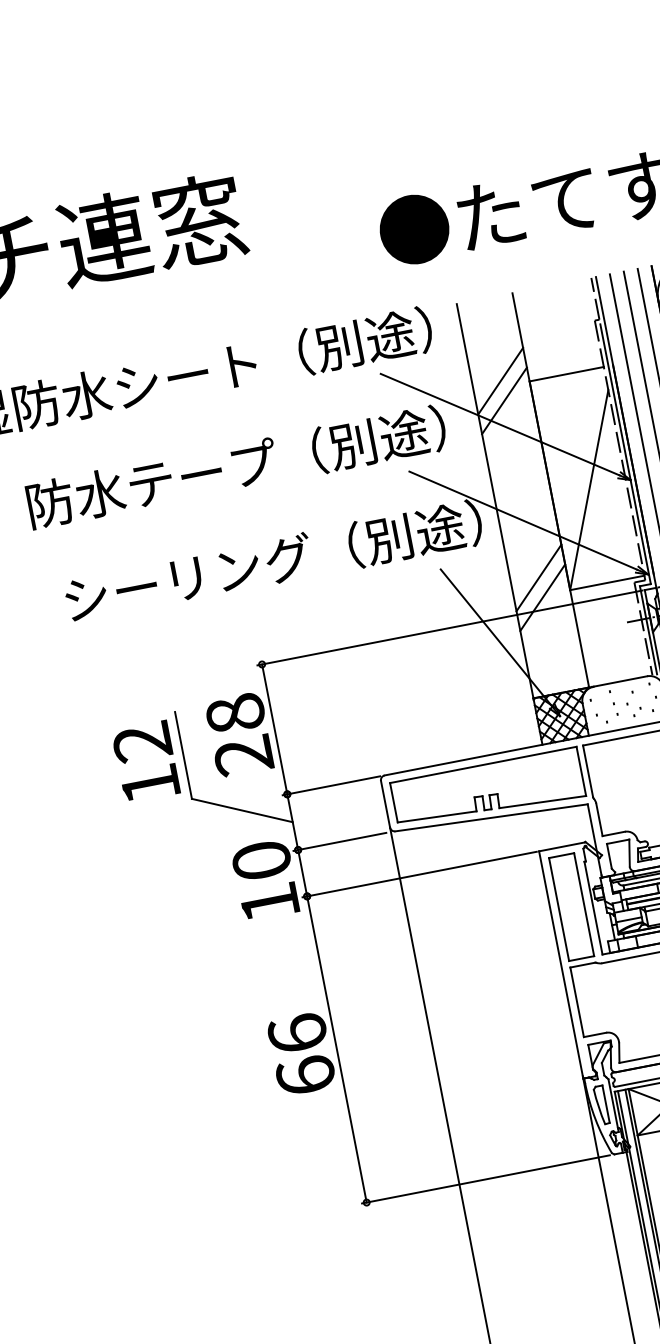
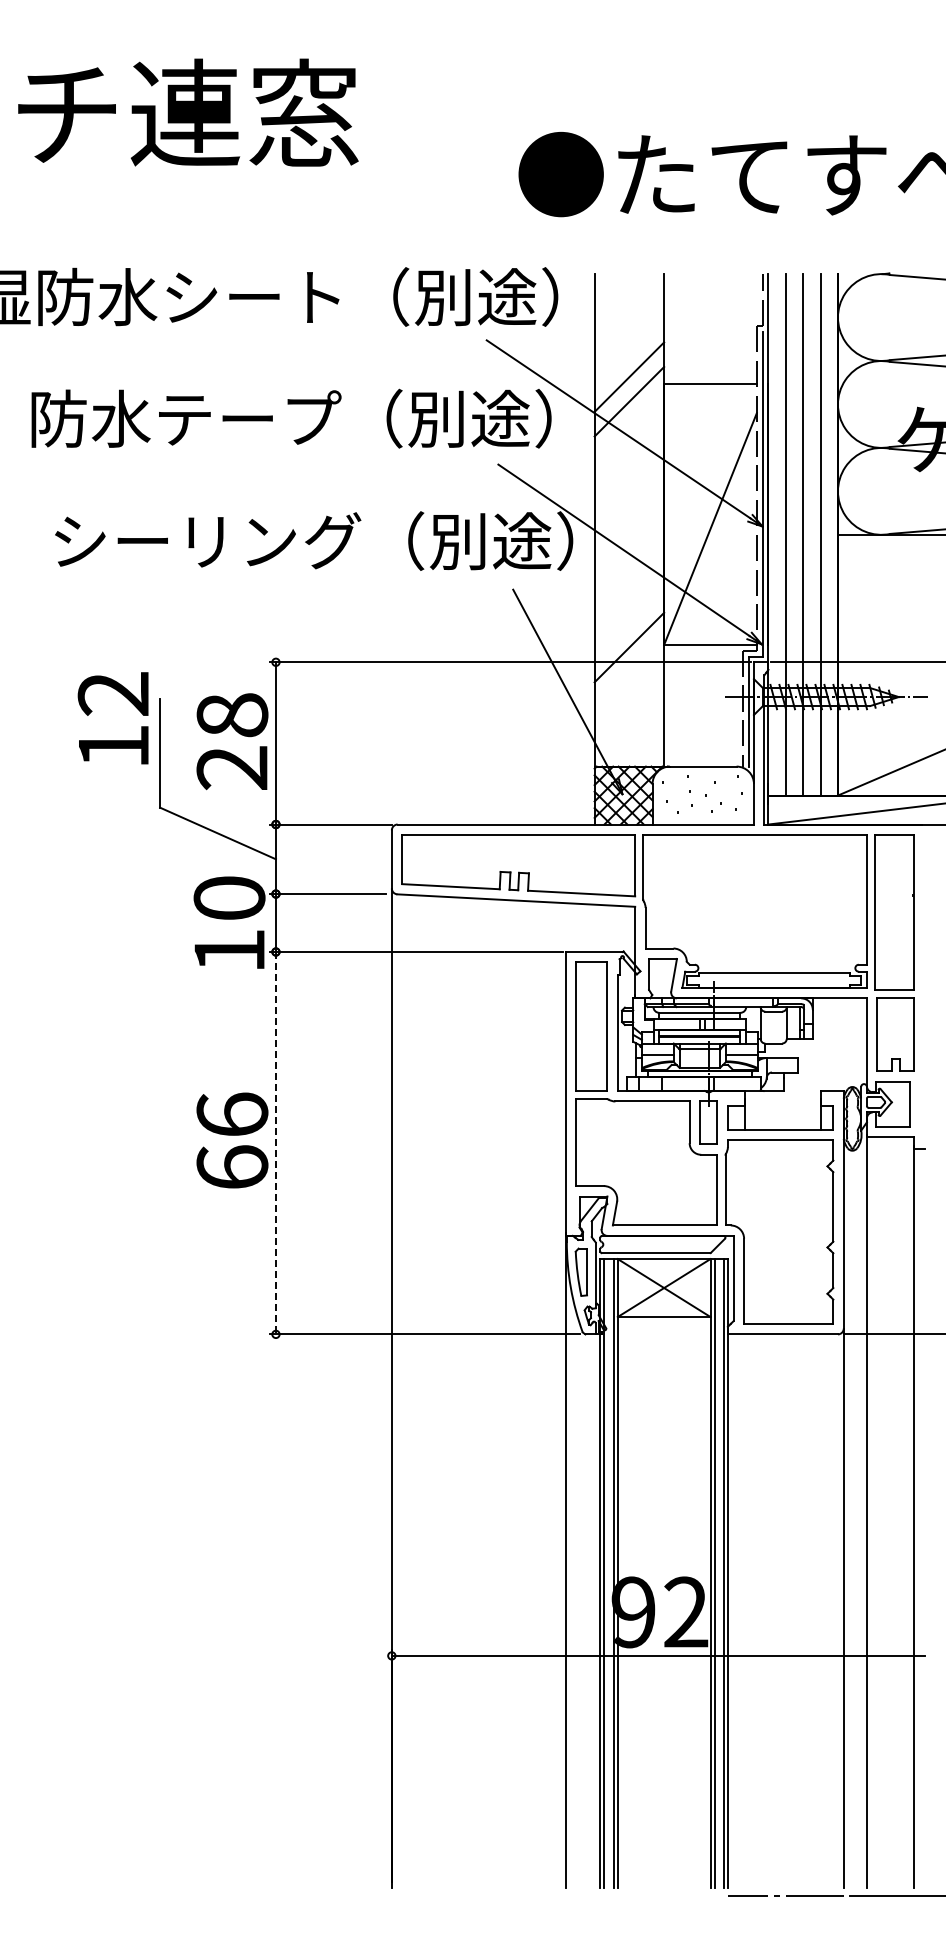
line: (538, 577) -> (629, 622), removed
text: (145, 762) -> (112, 718), moved
line: (336, 1049) -> (275, 1143), solid -> dashed

